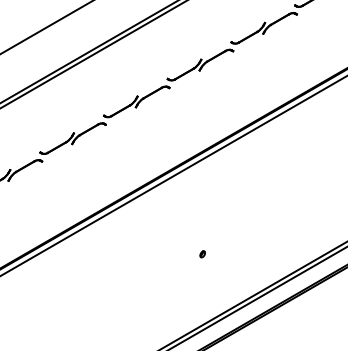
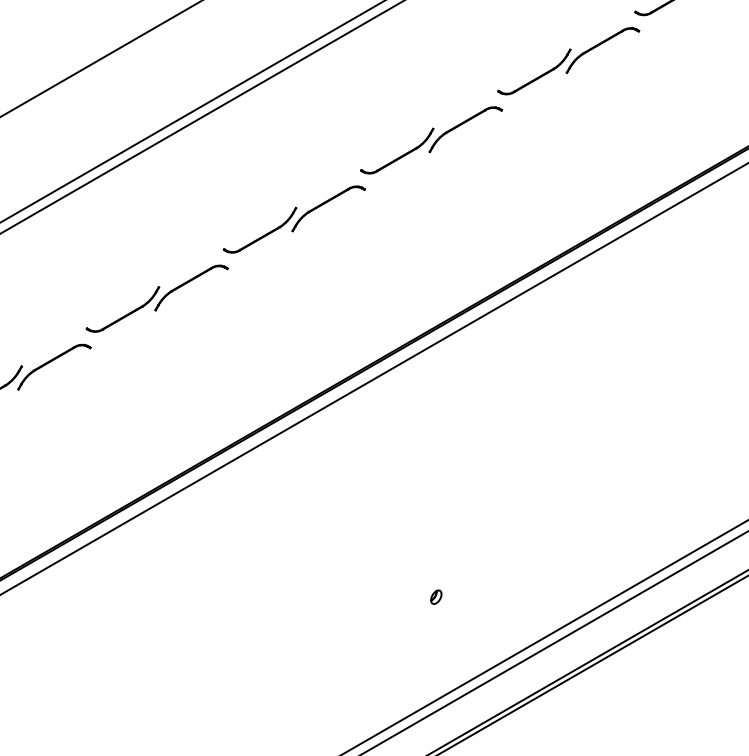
part: (202, 254) -> (435, 597), moved

